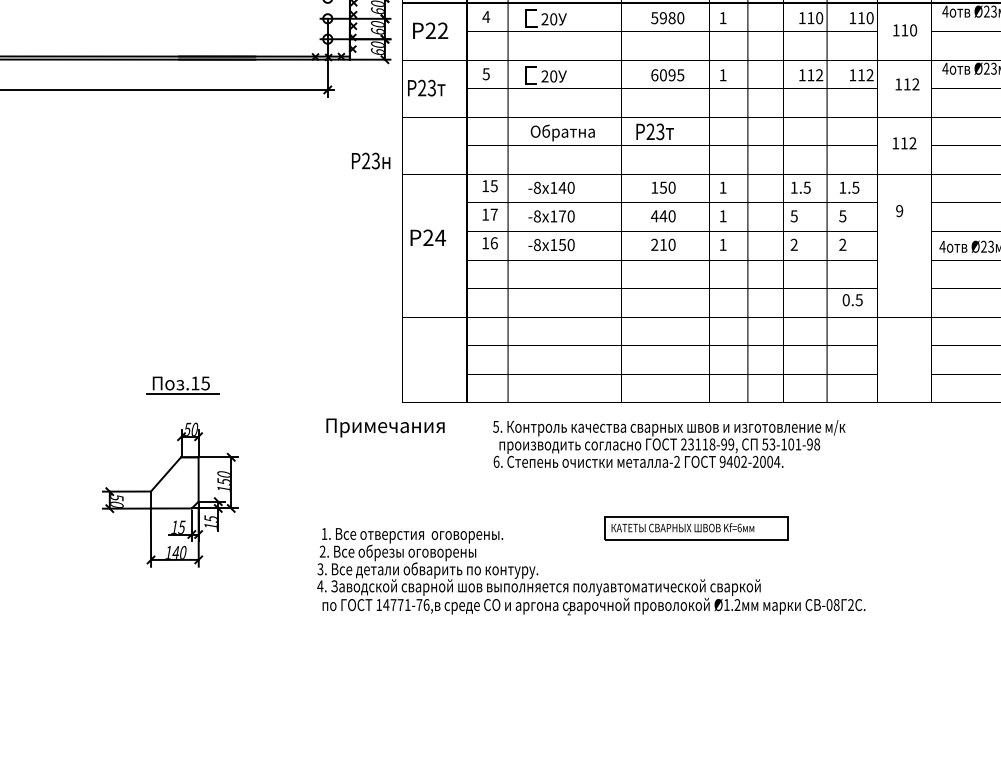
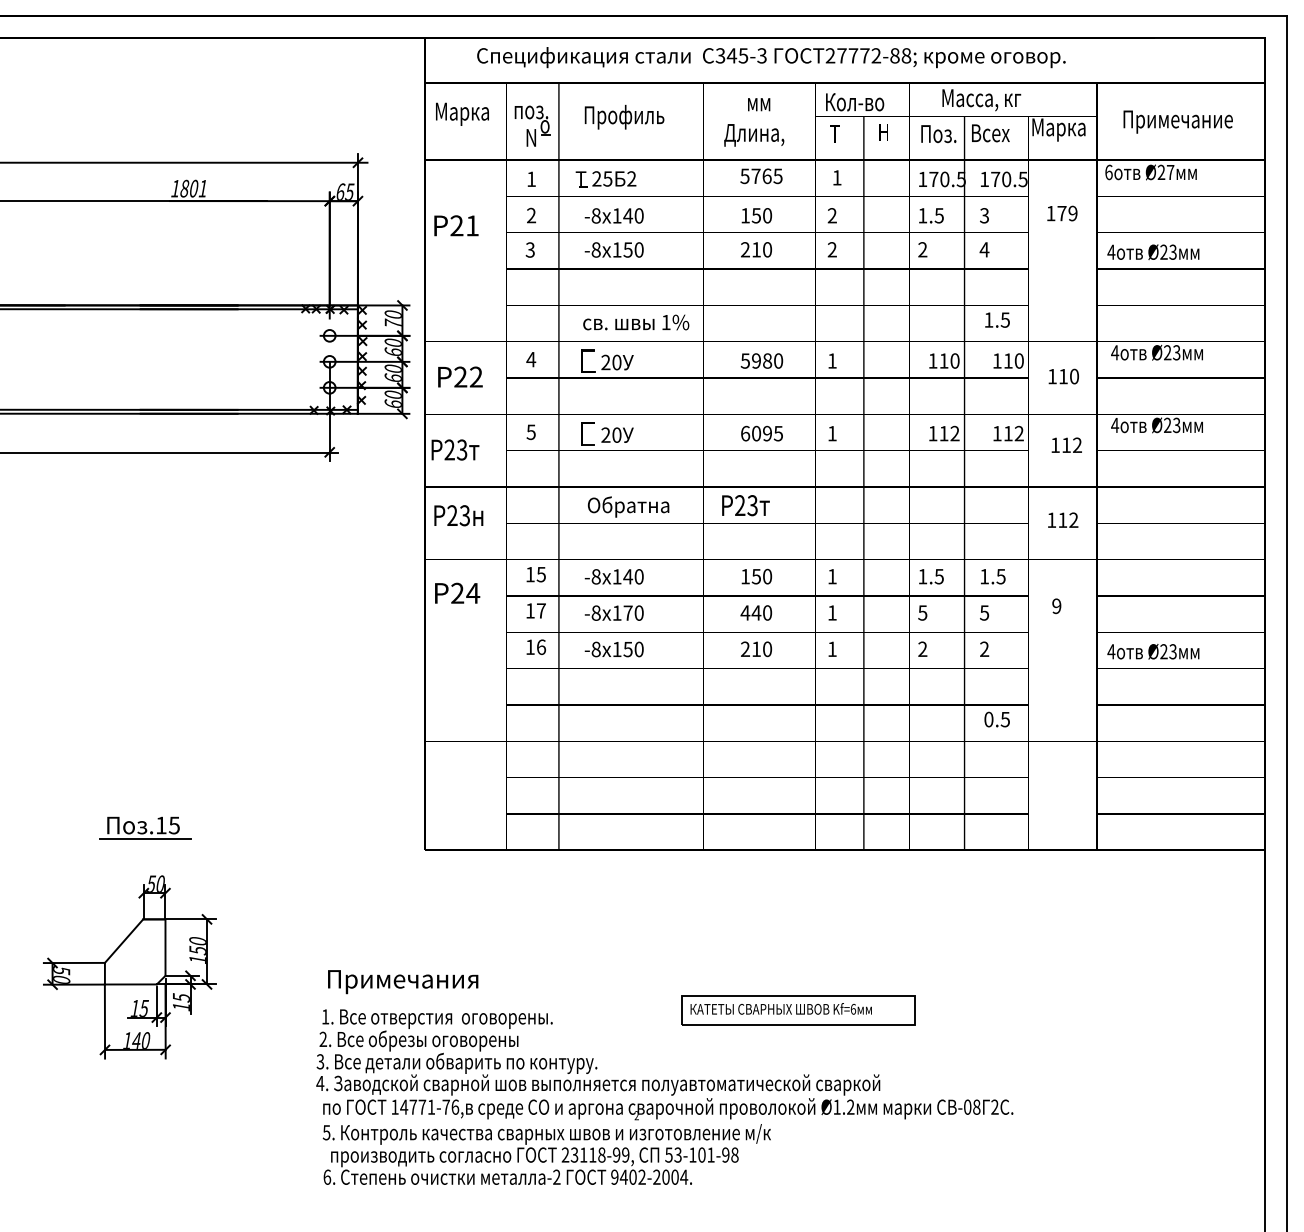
text: (370, 160) -> (458, 515), moved
text: (428, 237) -> (457, 592), moved
text: (385, 428) -> (403, 982), moved
text: (668, 444) -> (546, 1154), moved

